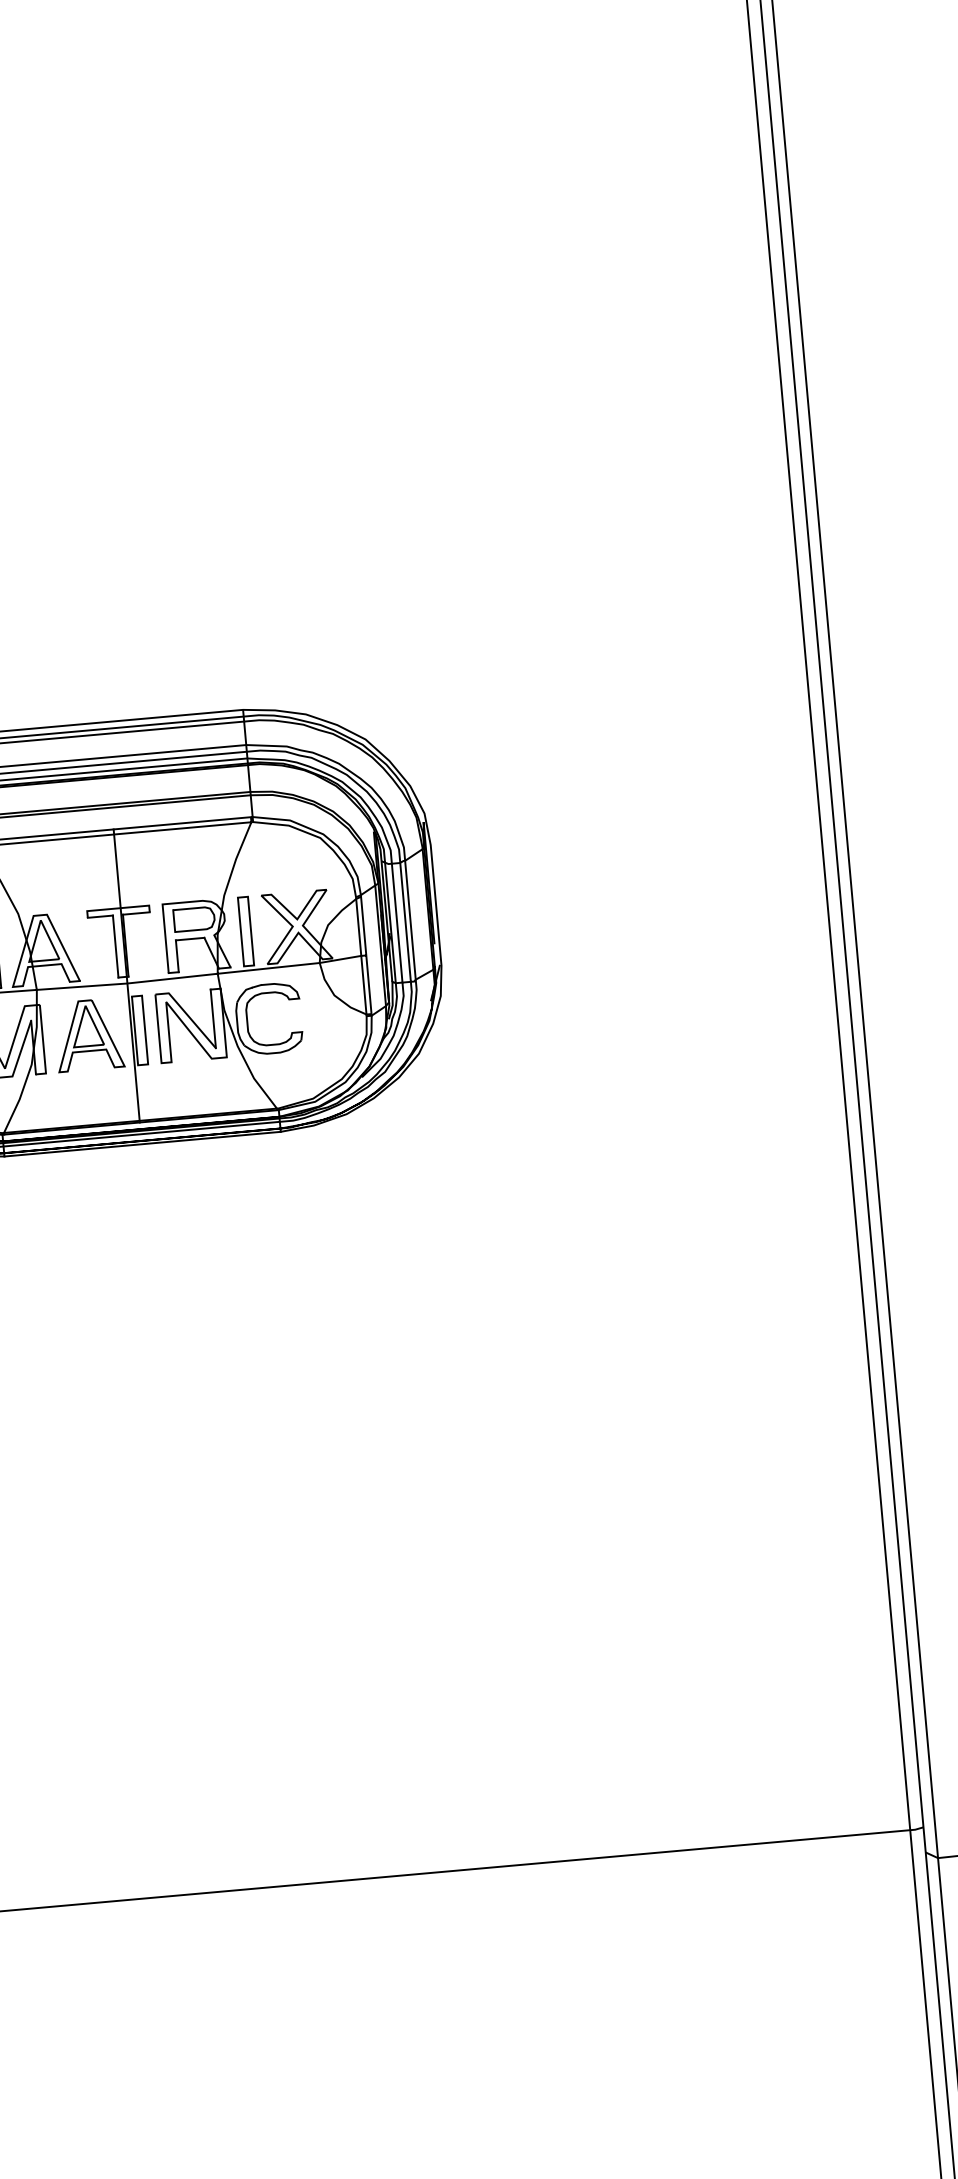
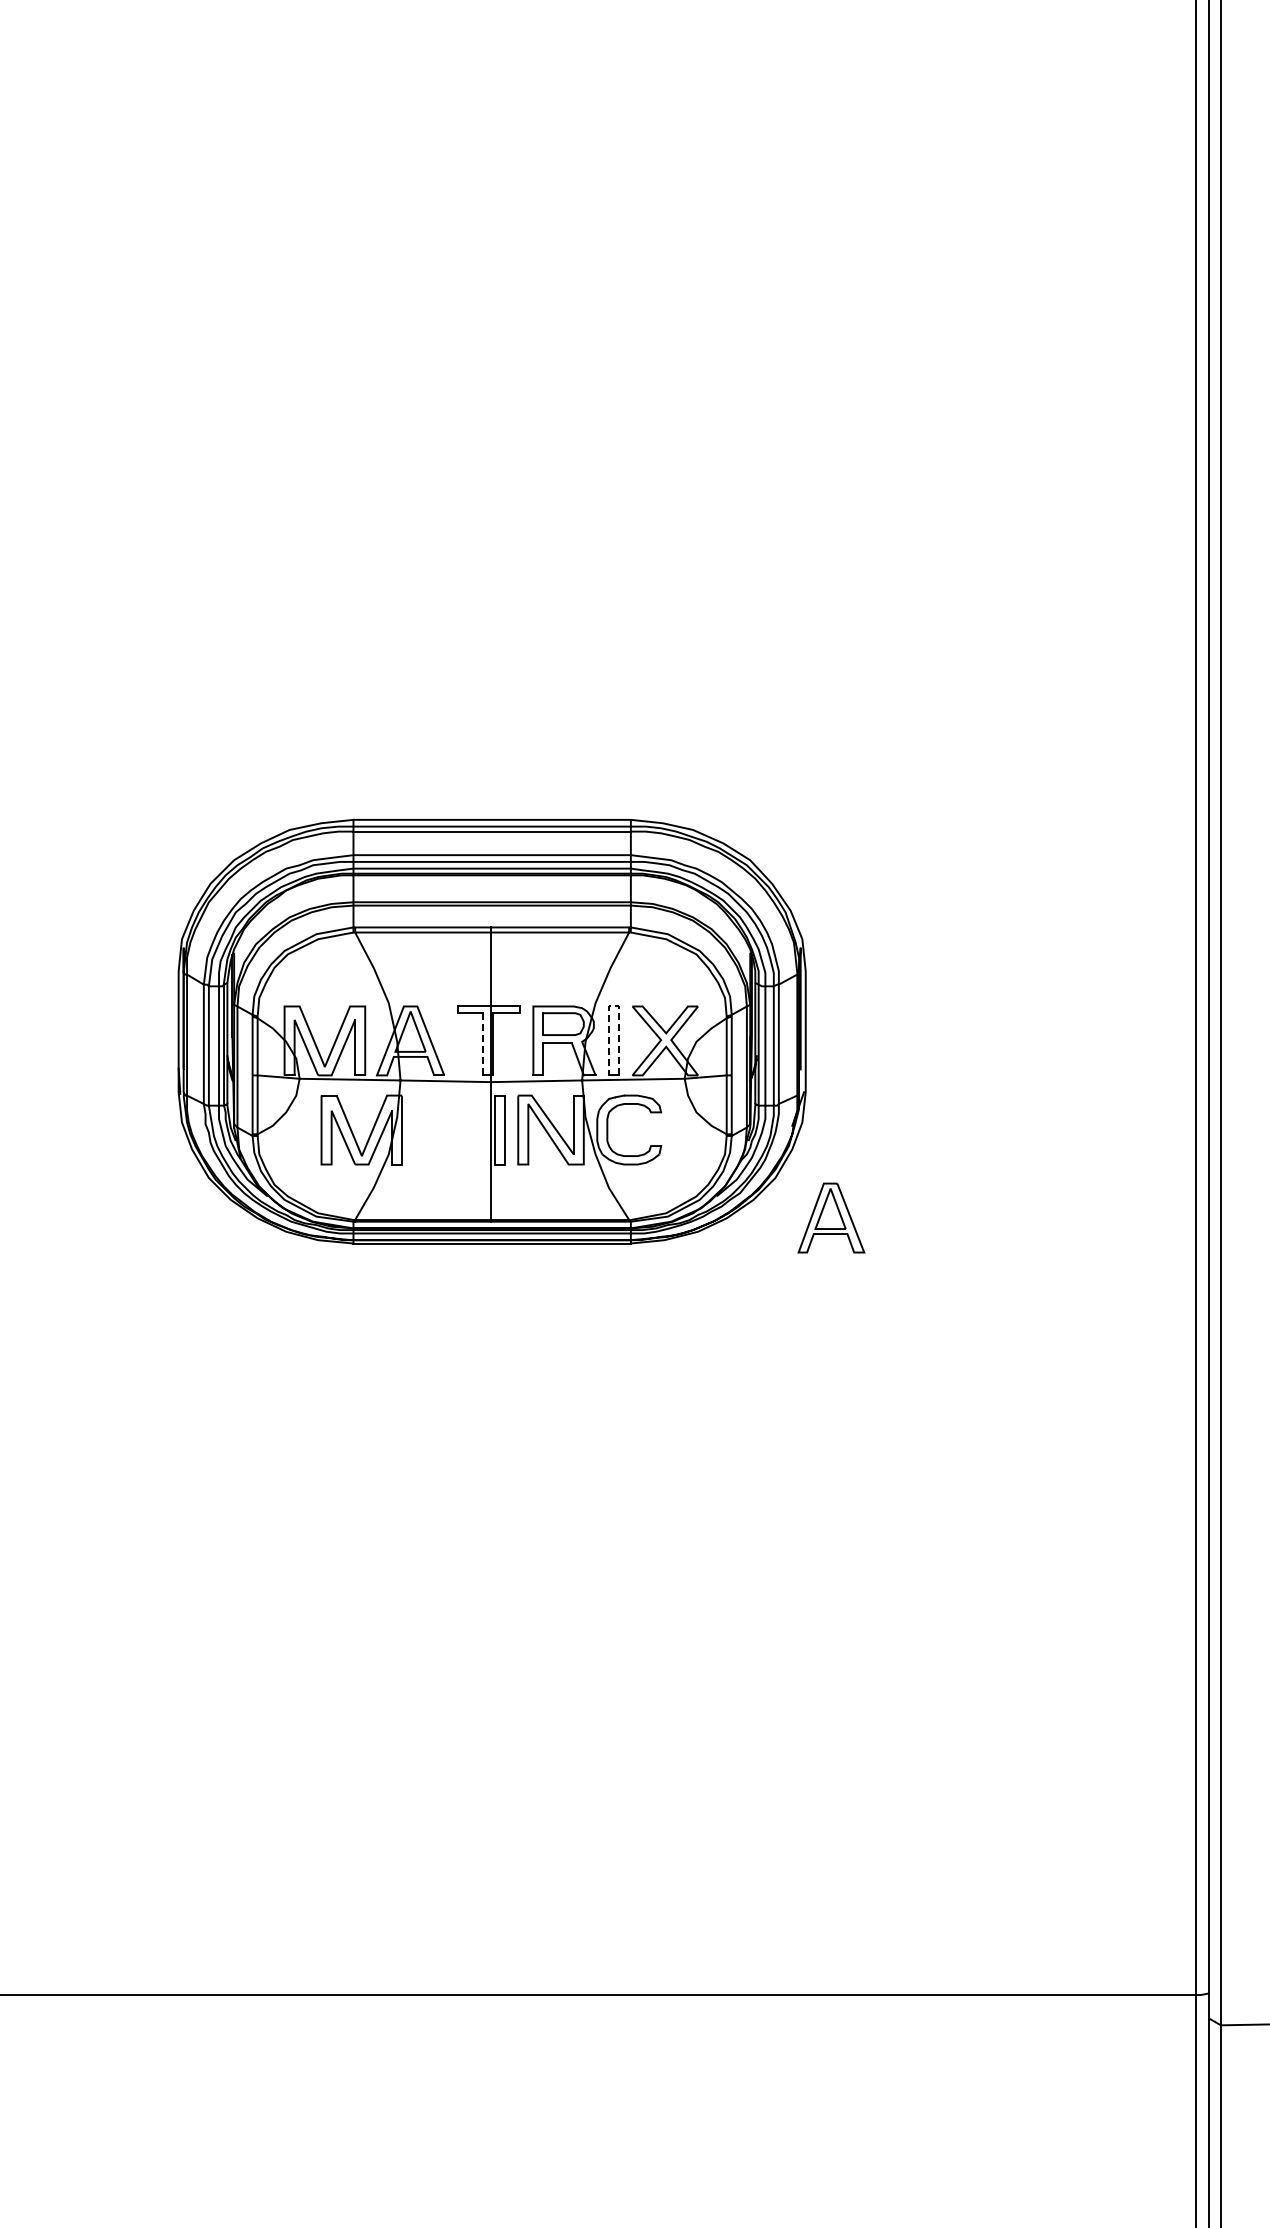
line: (242, 897) -> (613, 1006), solid -> dashed
line: (115, 946) -> (482, 1044), solid -> dashed
part: (88, 1034) -> (831, 1217), moved

